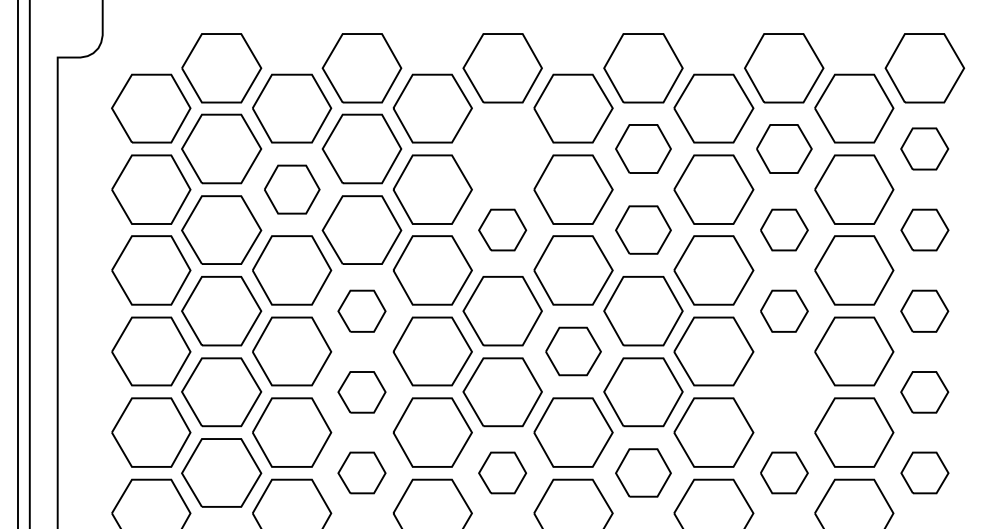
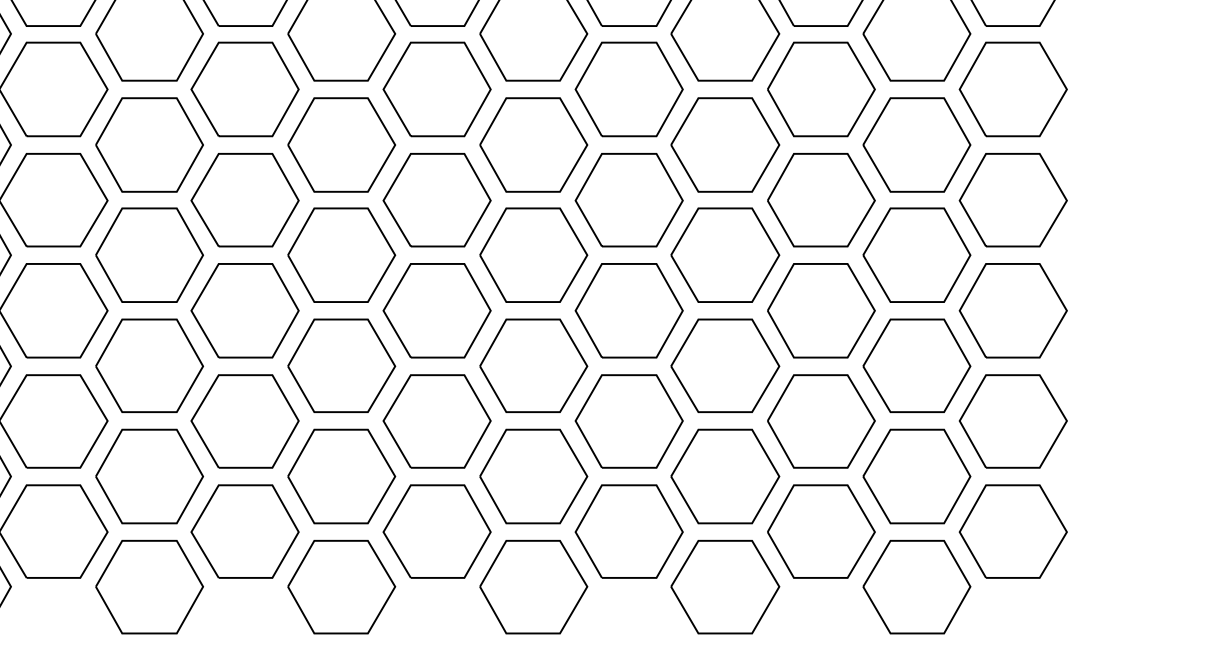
part: (502, 148) -> (436, 88), added
part: (643, 148) -> (629, 88), size x1.43
part: (784, 148) -> (821, 88), size x1.43
part: (924, 148) -> (1012, 88), size x1.67
part: (292, 189) -> (150, 144), size x1.43
part: (502, 229) -> (436, 199), size x1.67
part: (643, 229) -> (629, 199), size x1.43
part: (784, 229) -> (821, 199), size x1.67
part: (924, 229) -> (1012, 199), size x1.67
part: (361, 311) -> (244, 311), size x1.67
part: (784, 311) -> (821, 311), size x1.67
part: (924, 311) -> (1012, 311), size x1.67
part: (573, 351) -> (533, 365), size x1.43
part: (361, 392) -> (244, 421), size x1.67
part: (784, 392) -> (821, 421), added
part: (924, 392) -> (1012, 421), size x1.67
part: (361, 472) -> (244, 530), size x1.67
part: (502, 472) -> (436, 530), size x1.67
part: (643, 472) -> (629, 530), size x1.43
part: (784, 472) -> (821, 530), size x1.67
part: (924, 472) -> (1012, 530), size x1.67

